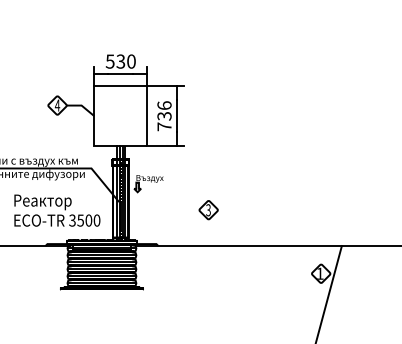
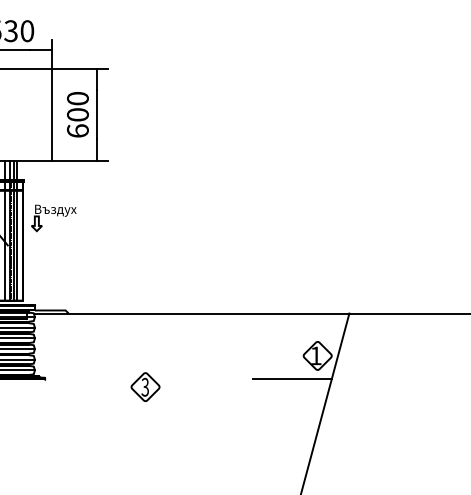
text: (164, 116) -> (77, 115), 736 -> 600
part: (208, 210) -> (145, 387), moved
line: (304, 288) -> (292, 378), added

